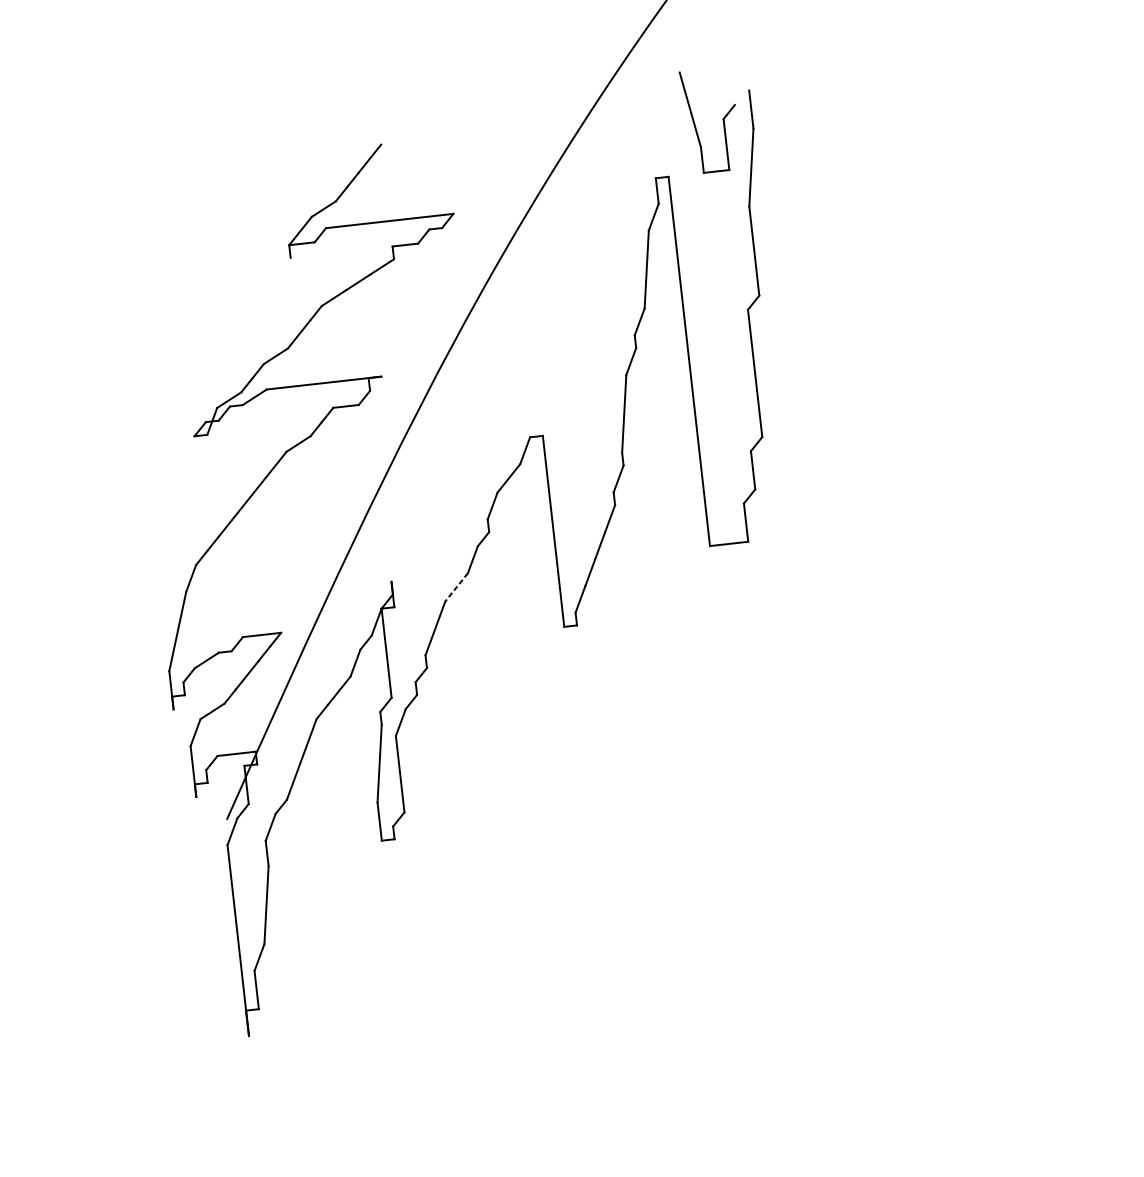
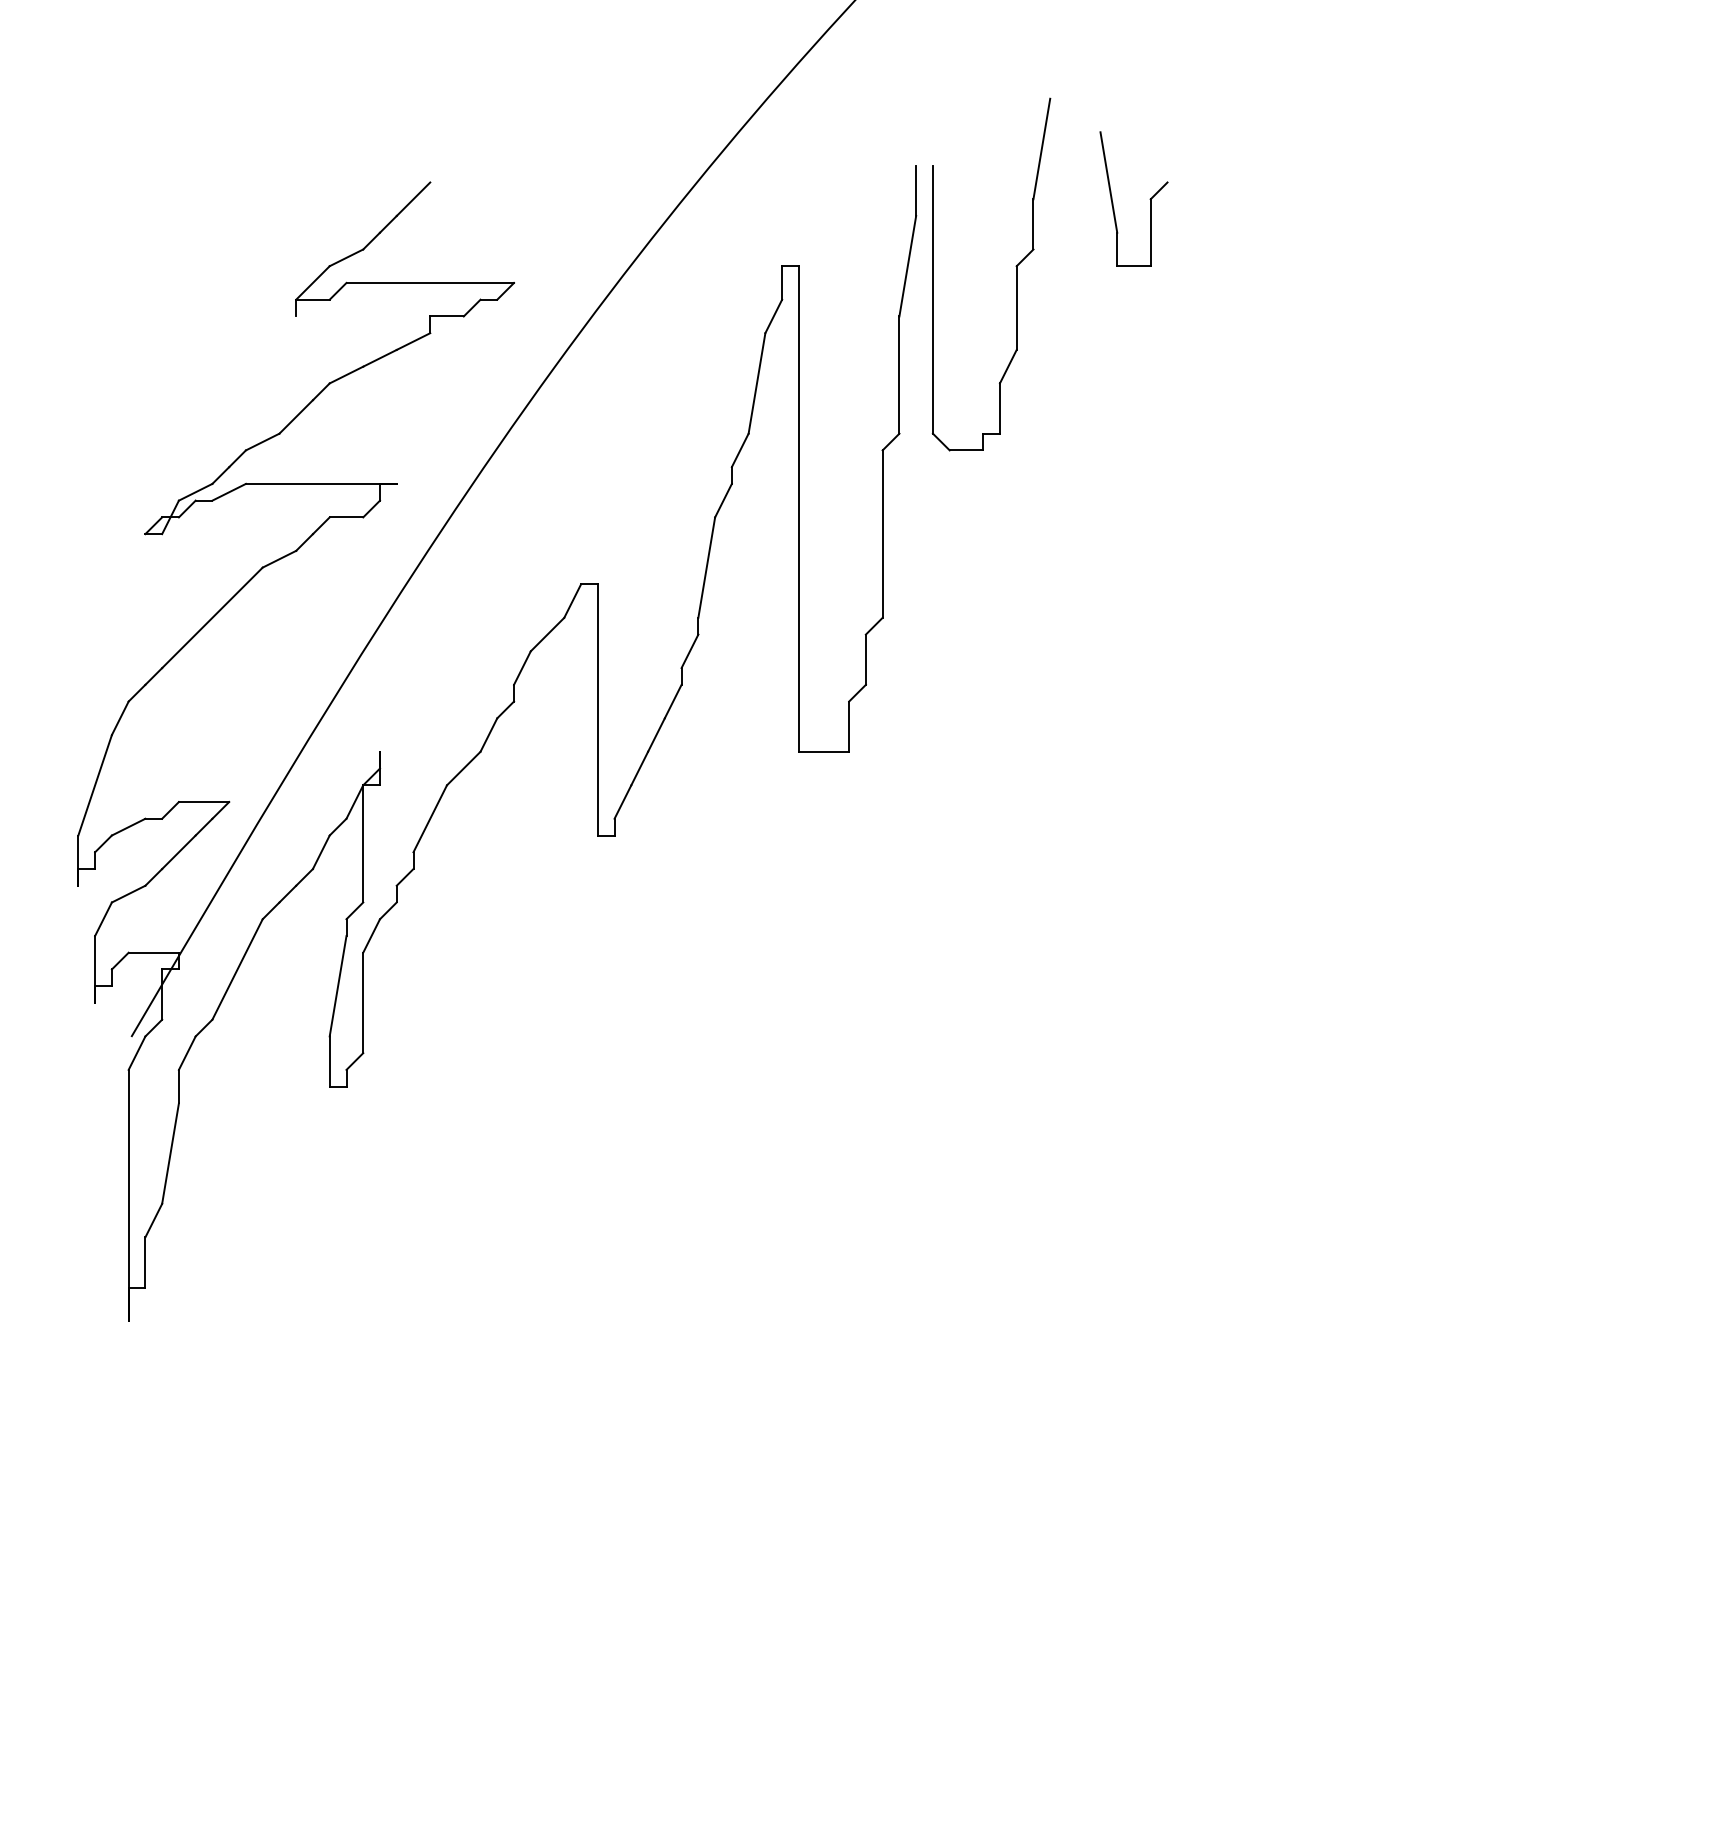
part: (722, 119) -> (1149, 199), moved
part: (834, 164) -> (1016, 274), added
line: (456, 587) -> (463, 768), dashed -> solid

